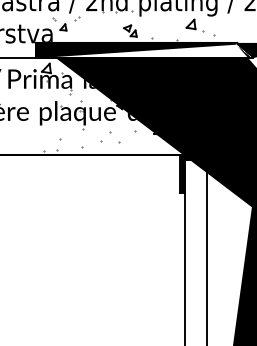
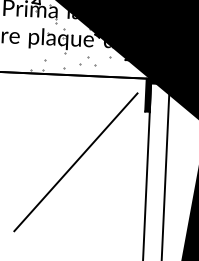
line: (100, 256) -> (75, 162), added

